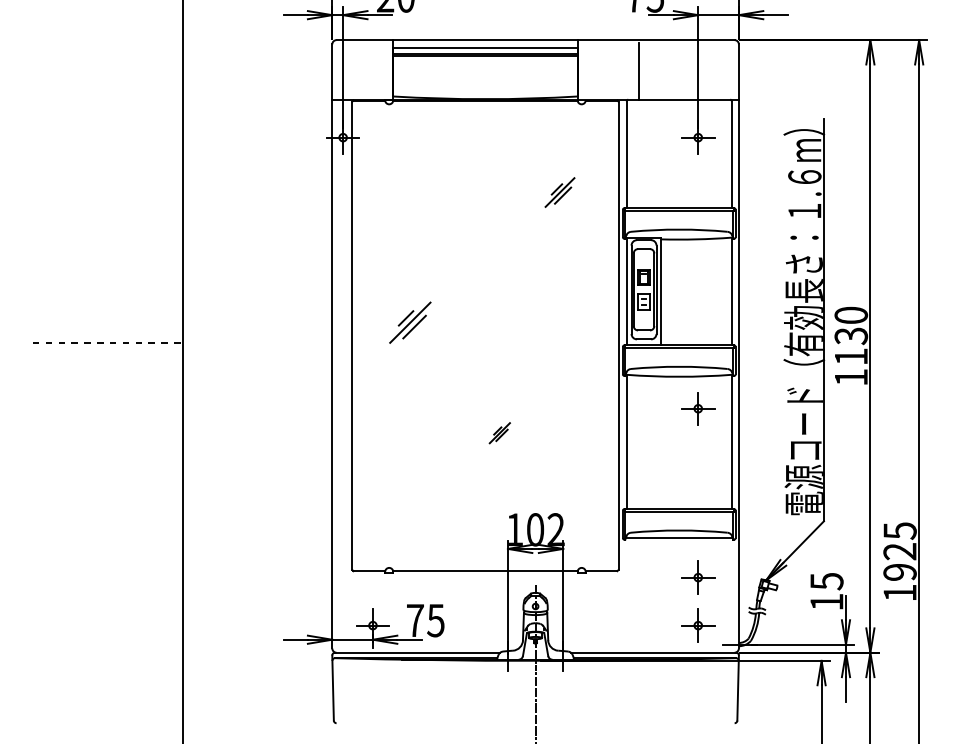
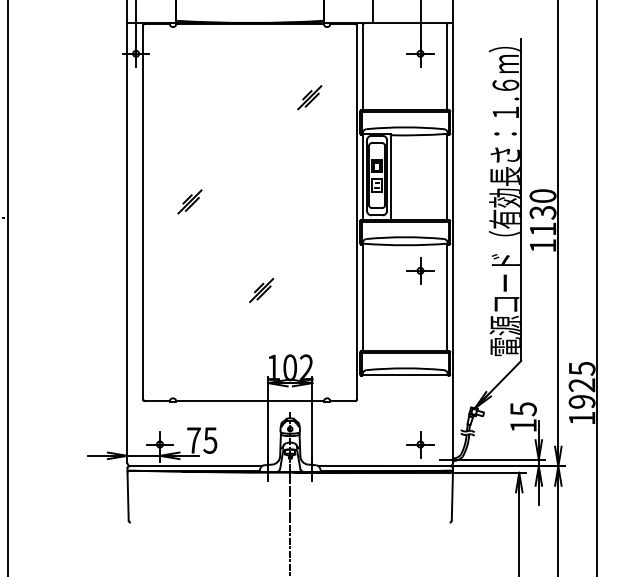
part: (410, 322) -> (190, 201), size x0.71
part: (499, 432) -> (261, 289), size x1.43
part: (698, 577) -> (420, 406), removed

